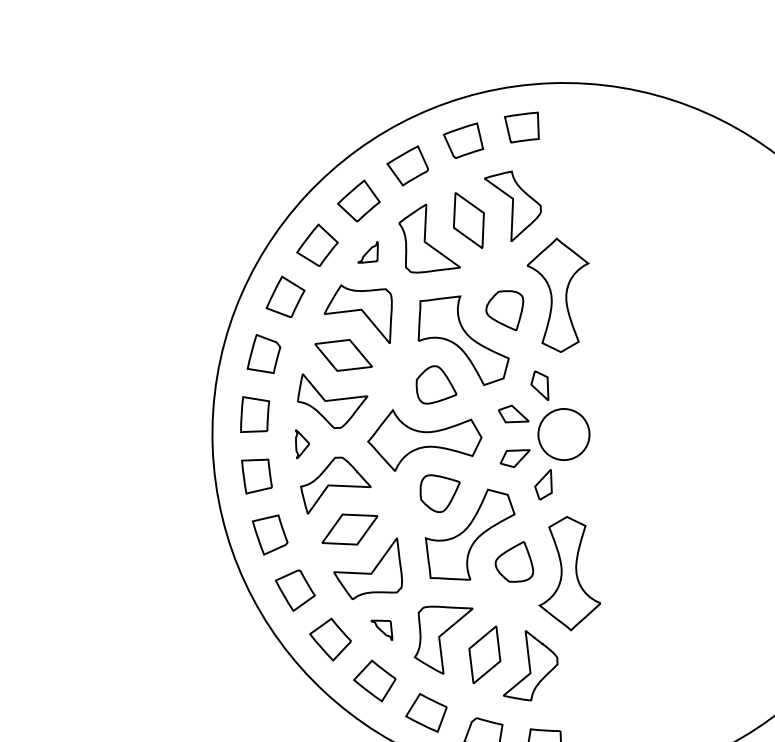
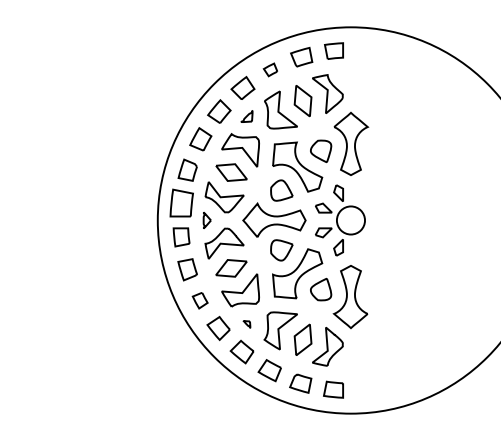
part: (407, 165) -> (270, 69), size x0.6
part: (254, 413) -> (181, 202), size x1.4
part: (293, 590) -> (199, 300), size x0.7
part: (380, 630) -> (246, 324), size x0.6

